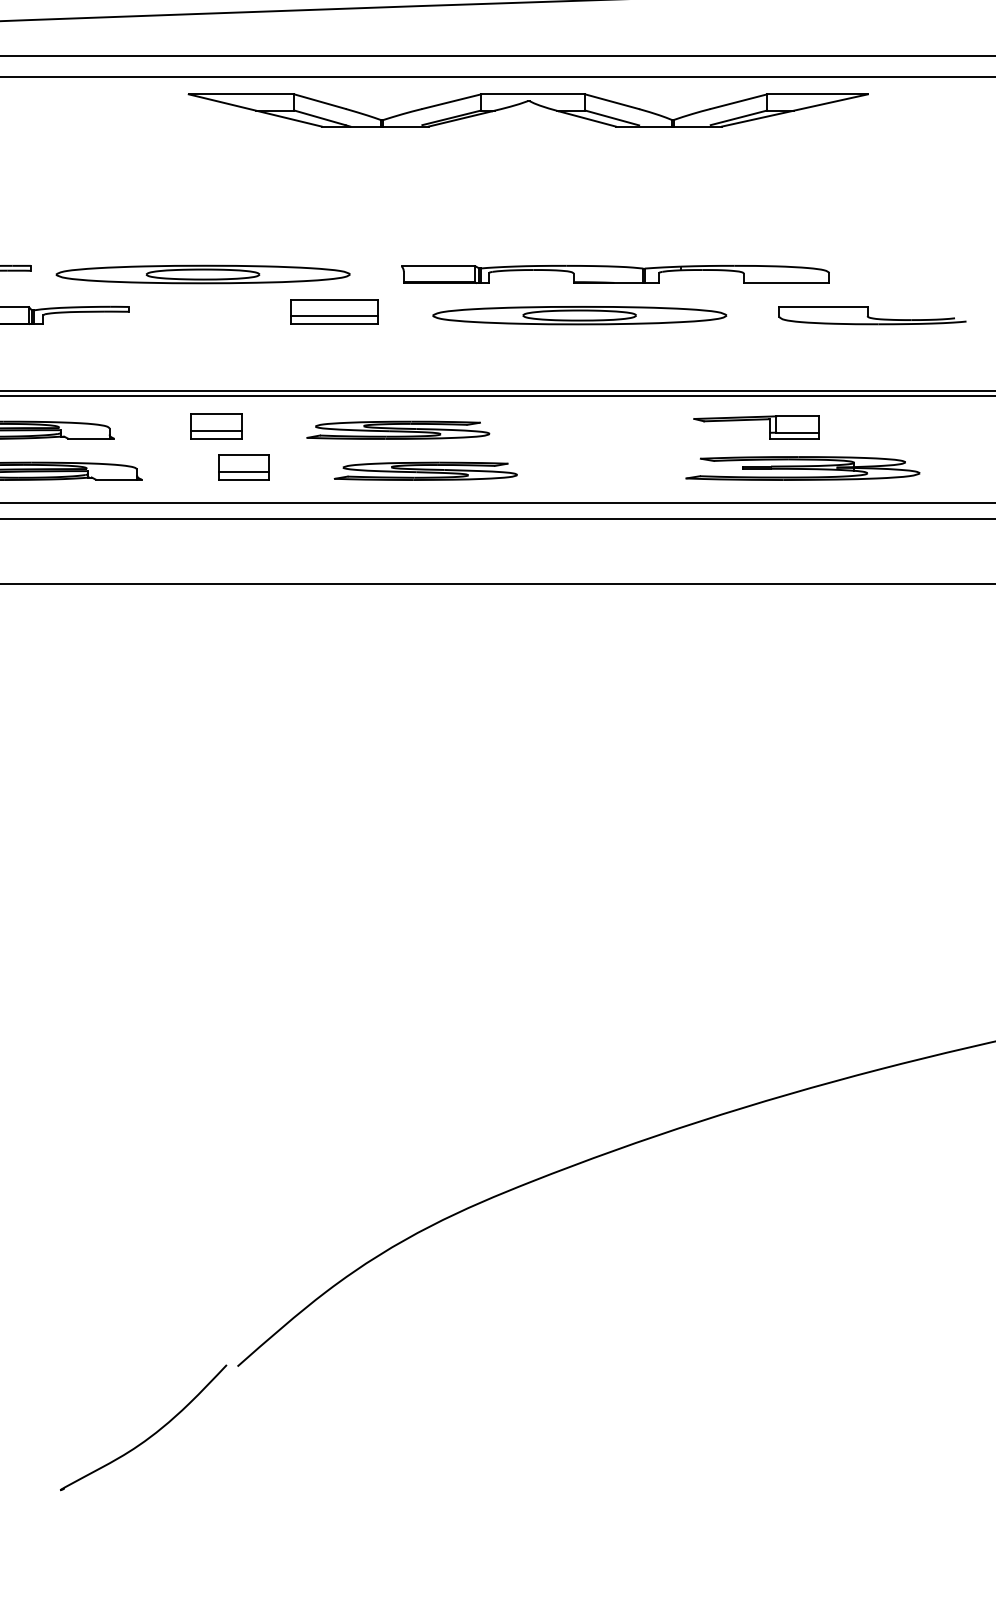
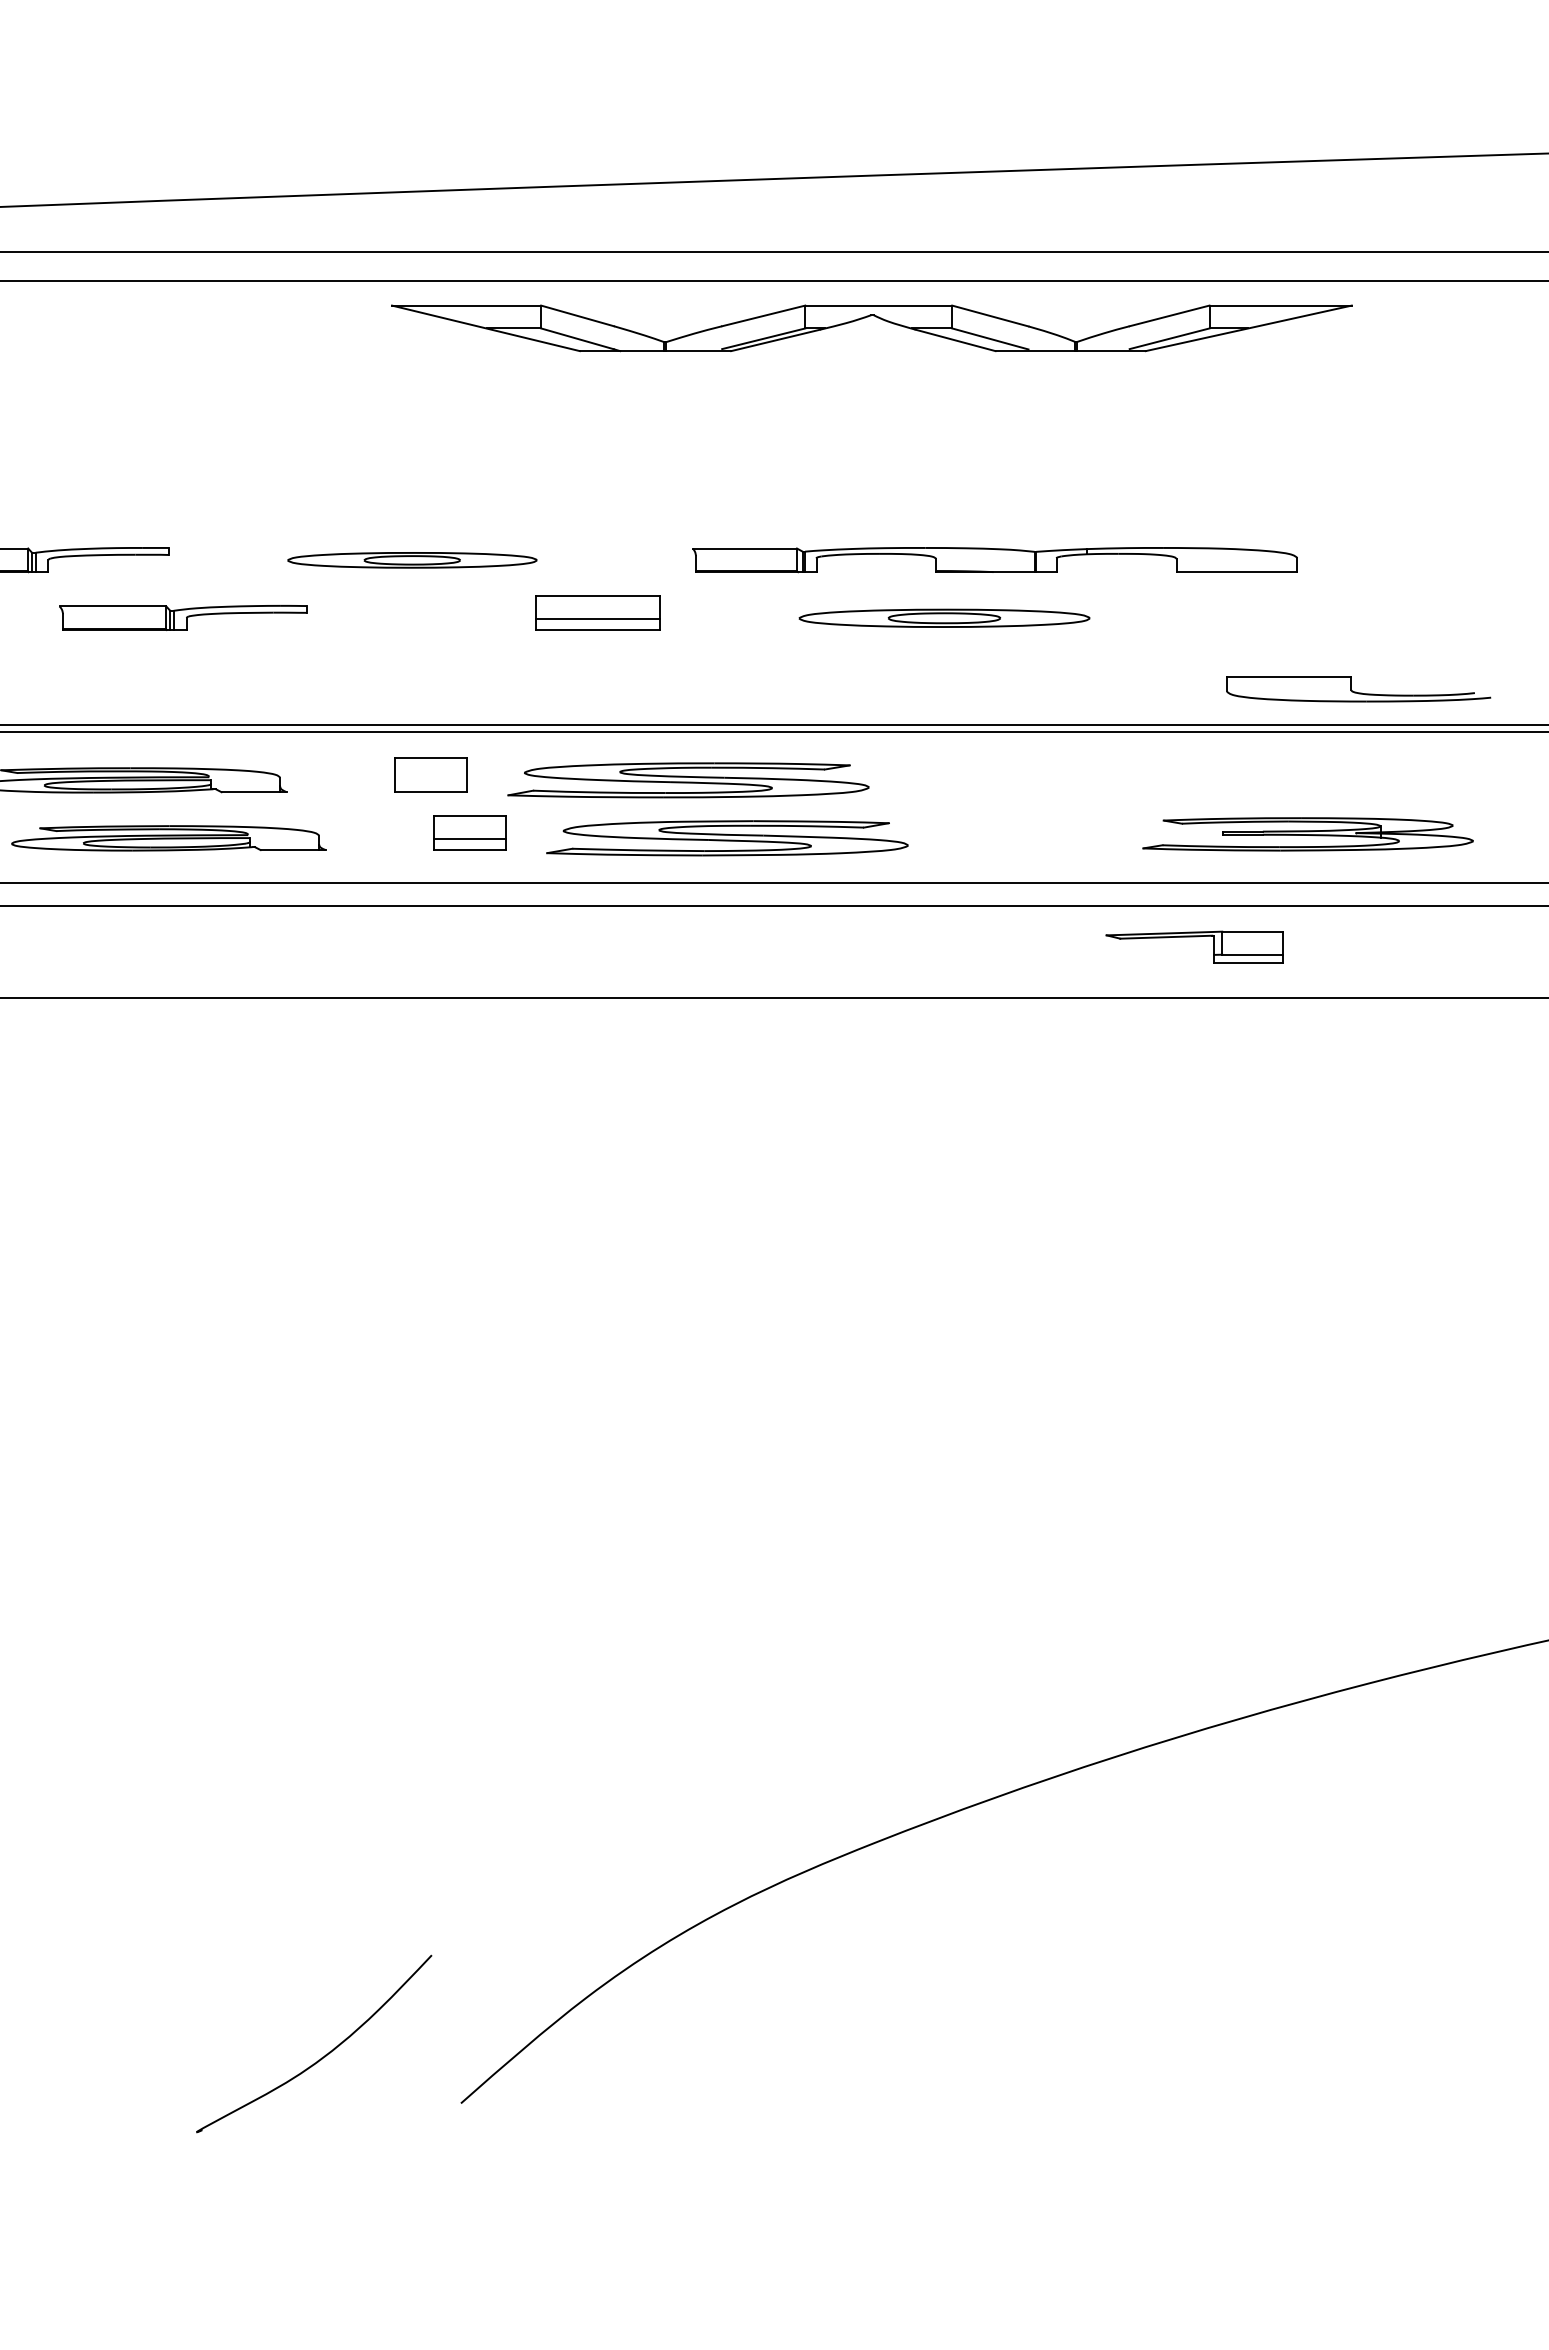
part: (203, 274) -> (412, 560), size x0.6
part: (579, 315) -> (944, 618), size x0.7
part: (872, 315) -> (1358, 689), moved
part: (756, 420) -> (1194, 937), moved
line: (216, 430) -> (430, 780), removed
part: (397, 430) -> (687, 780), size x1.4
part: (802, 468) -> (1307, 834), moved
part: (425, 471) -> (726, 838), size x1.4
curve: (151, 1435) -> (325, 2054), moved

